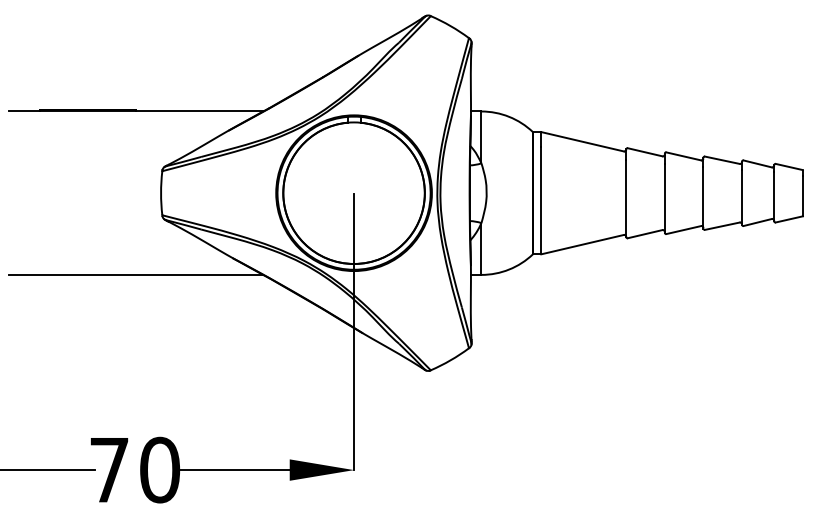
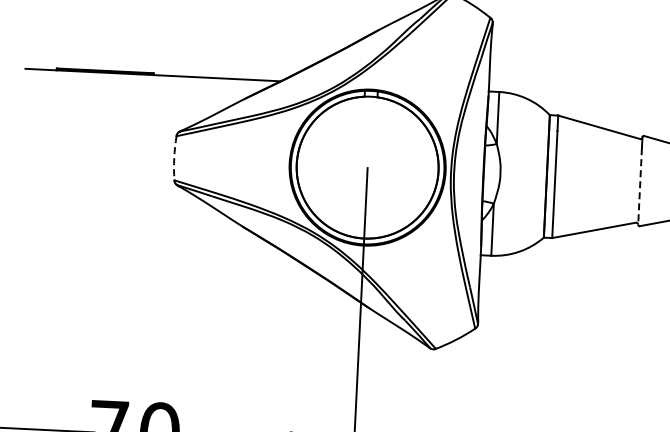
arc: (161, 193) -> (174, 158), solid -> dashed
line: (626, 199) -> (640, 187), solid -> dashed
line: (135, 274) -> (144, 238), removed

